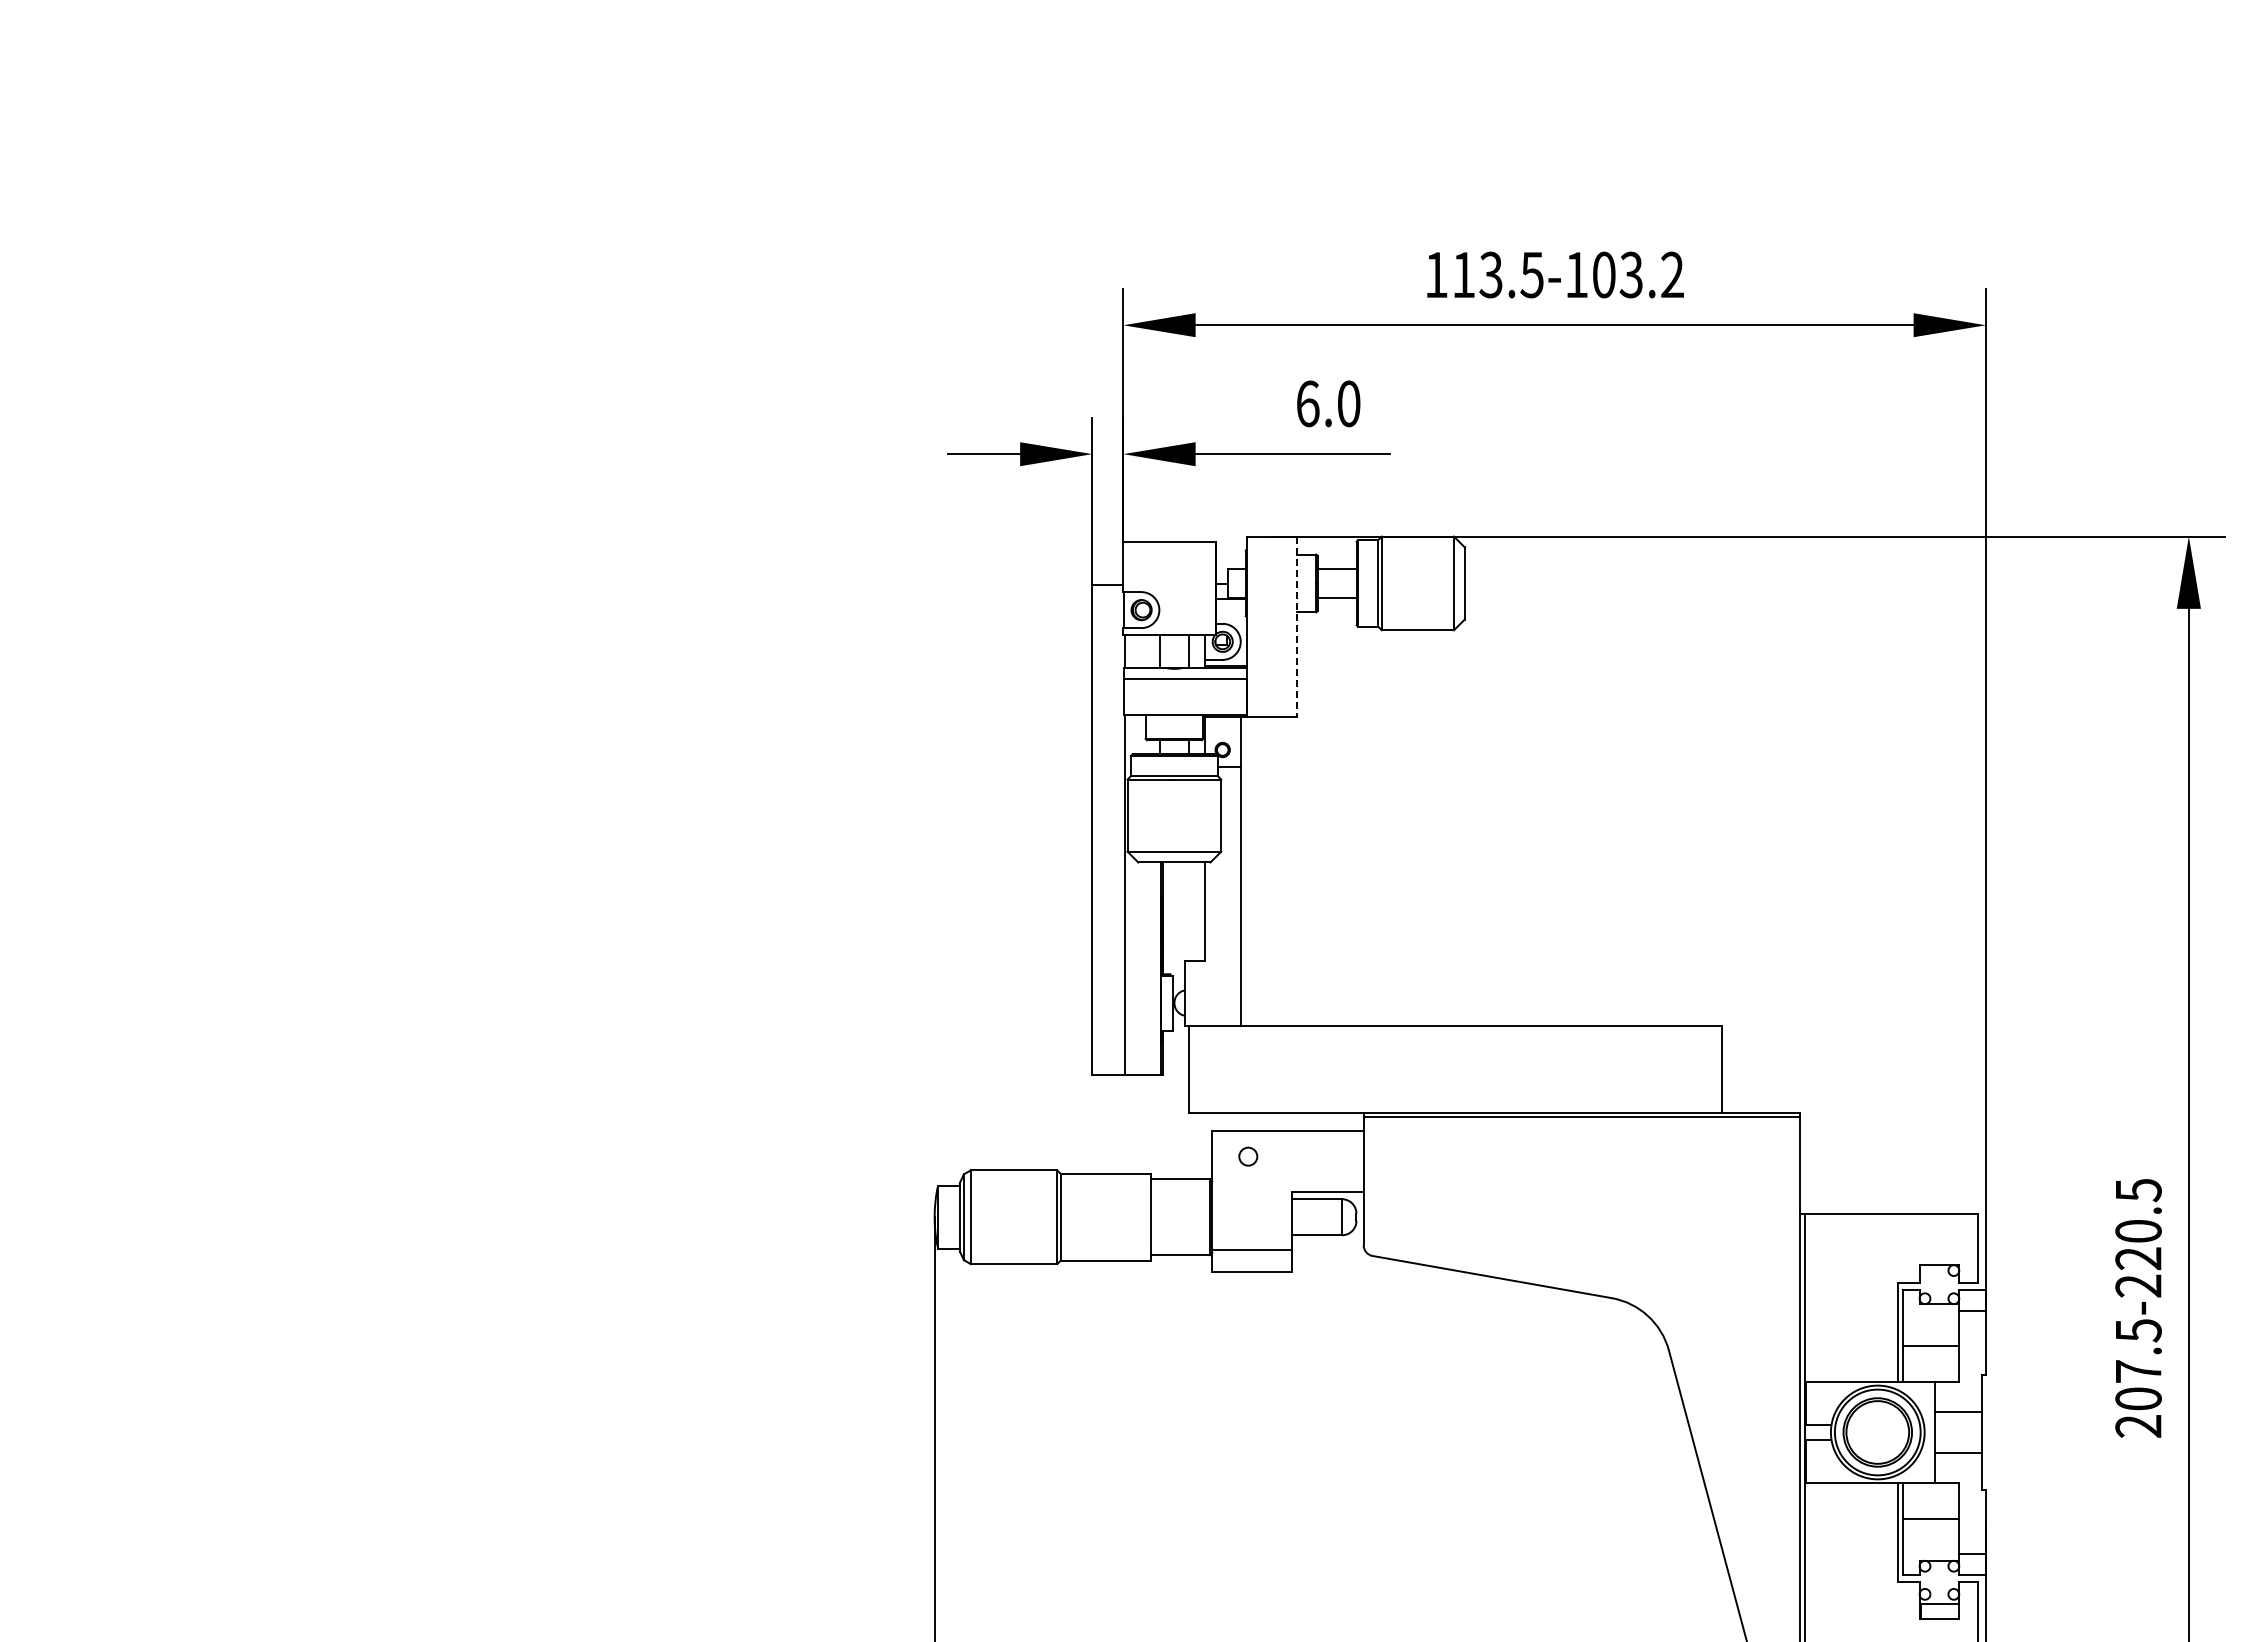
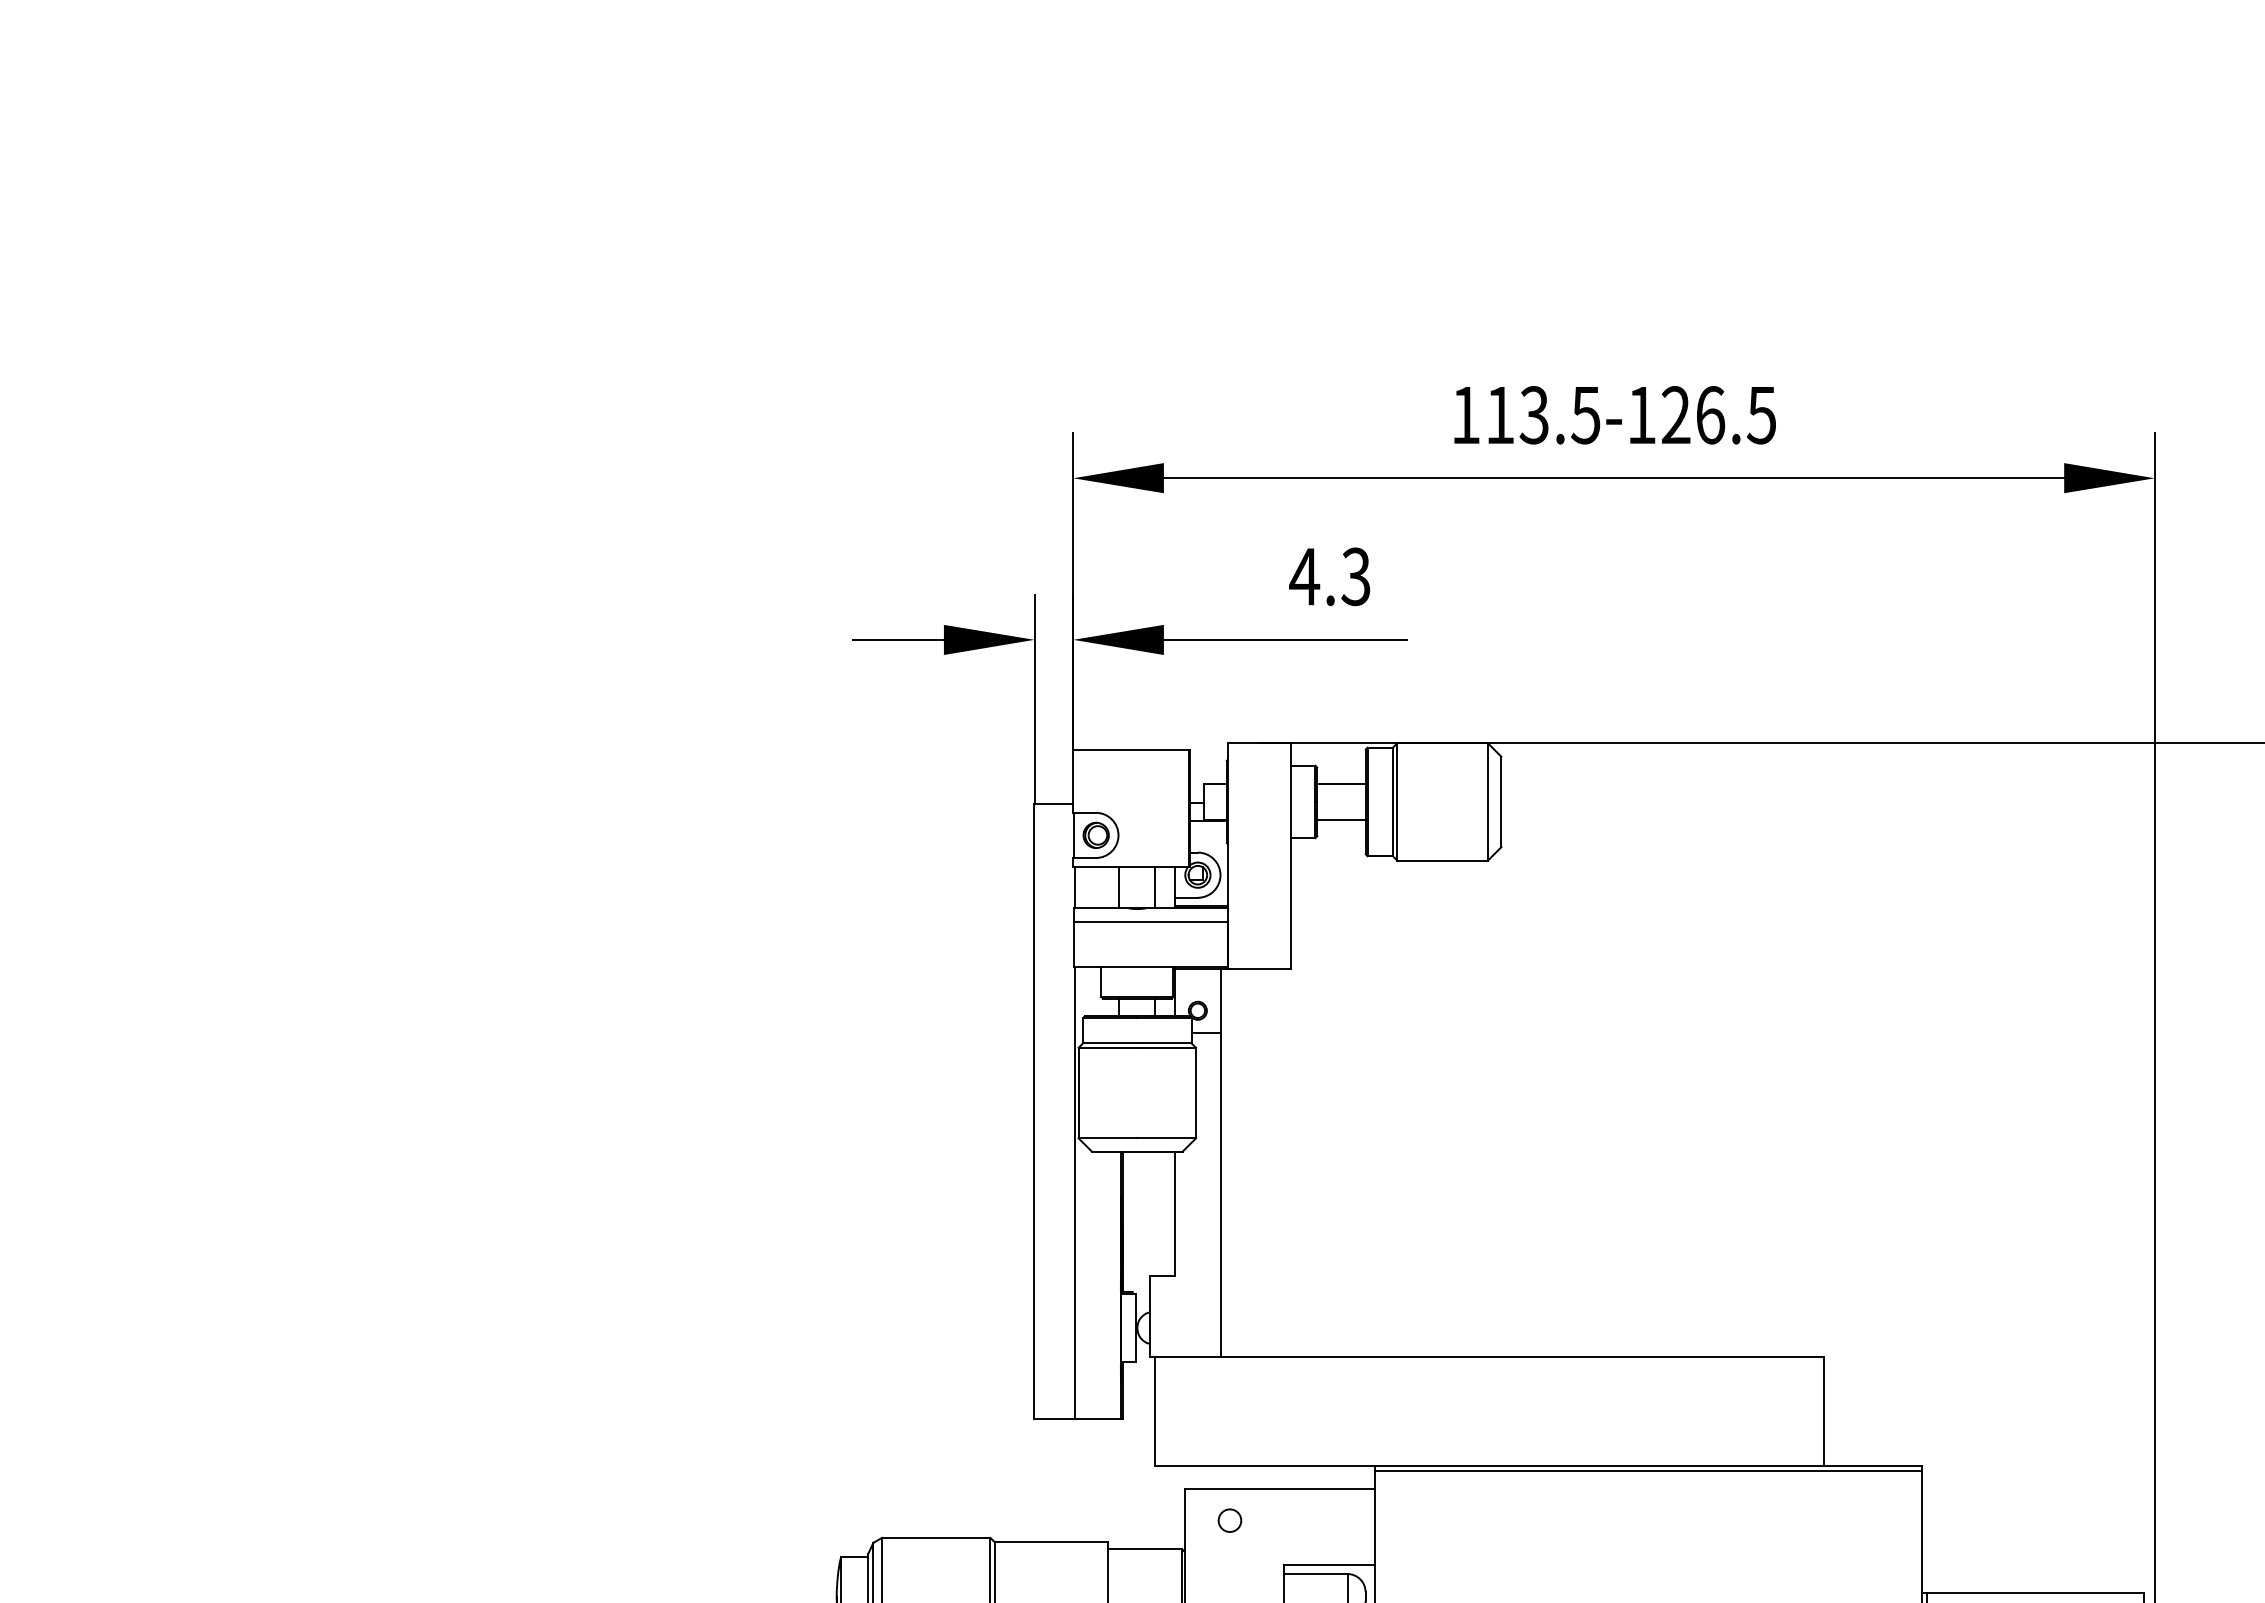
text: (1637, 274) -> (1717, 414), 113.5-103.2 -> 113.5-126.5
text: (1327, 403) -> (1329, 576), 6.0 -> 4.3
line: (1296, 627) -> (1290, 857), dashed -> solid

